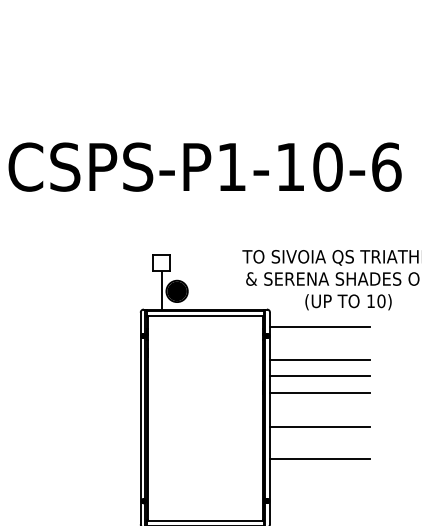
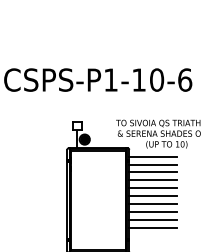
line: (320, 343) -> (153, 164), added
line: (320, 410) -> (153, 196), added
line: (320, 441) -> (153, 211), added
line: (320, 477) -> (153, 228), added

